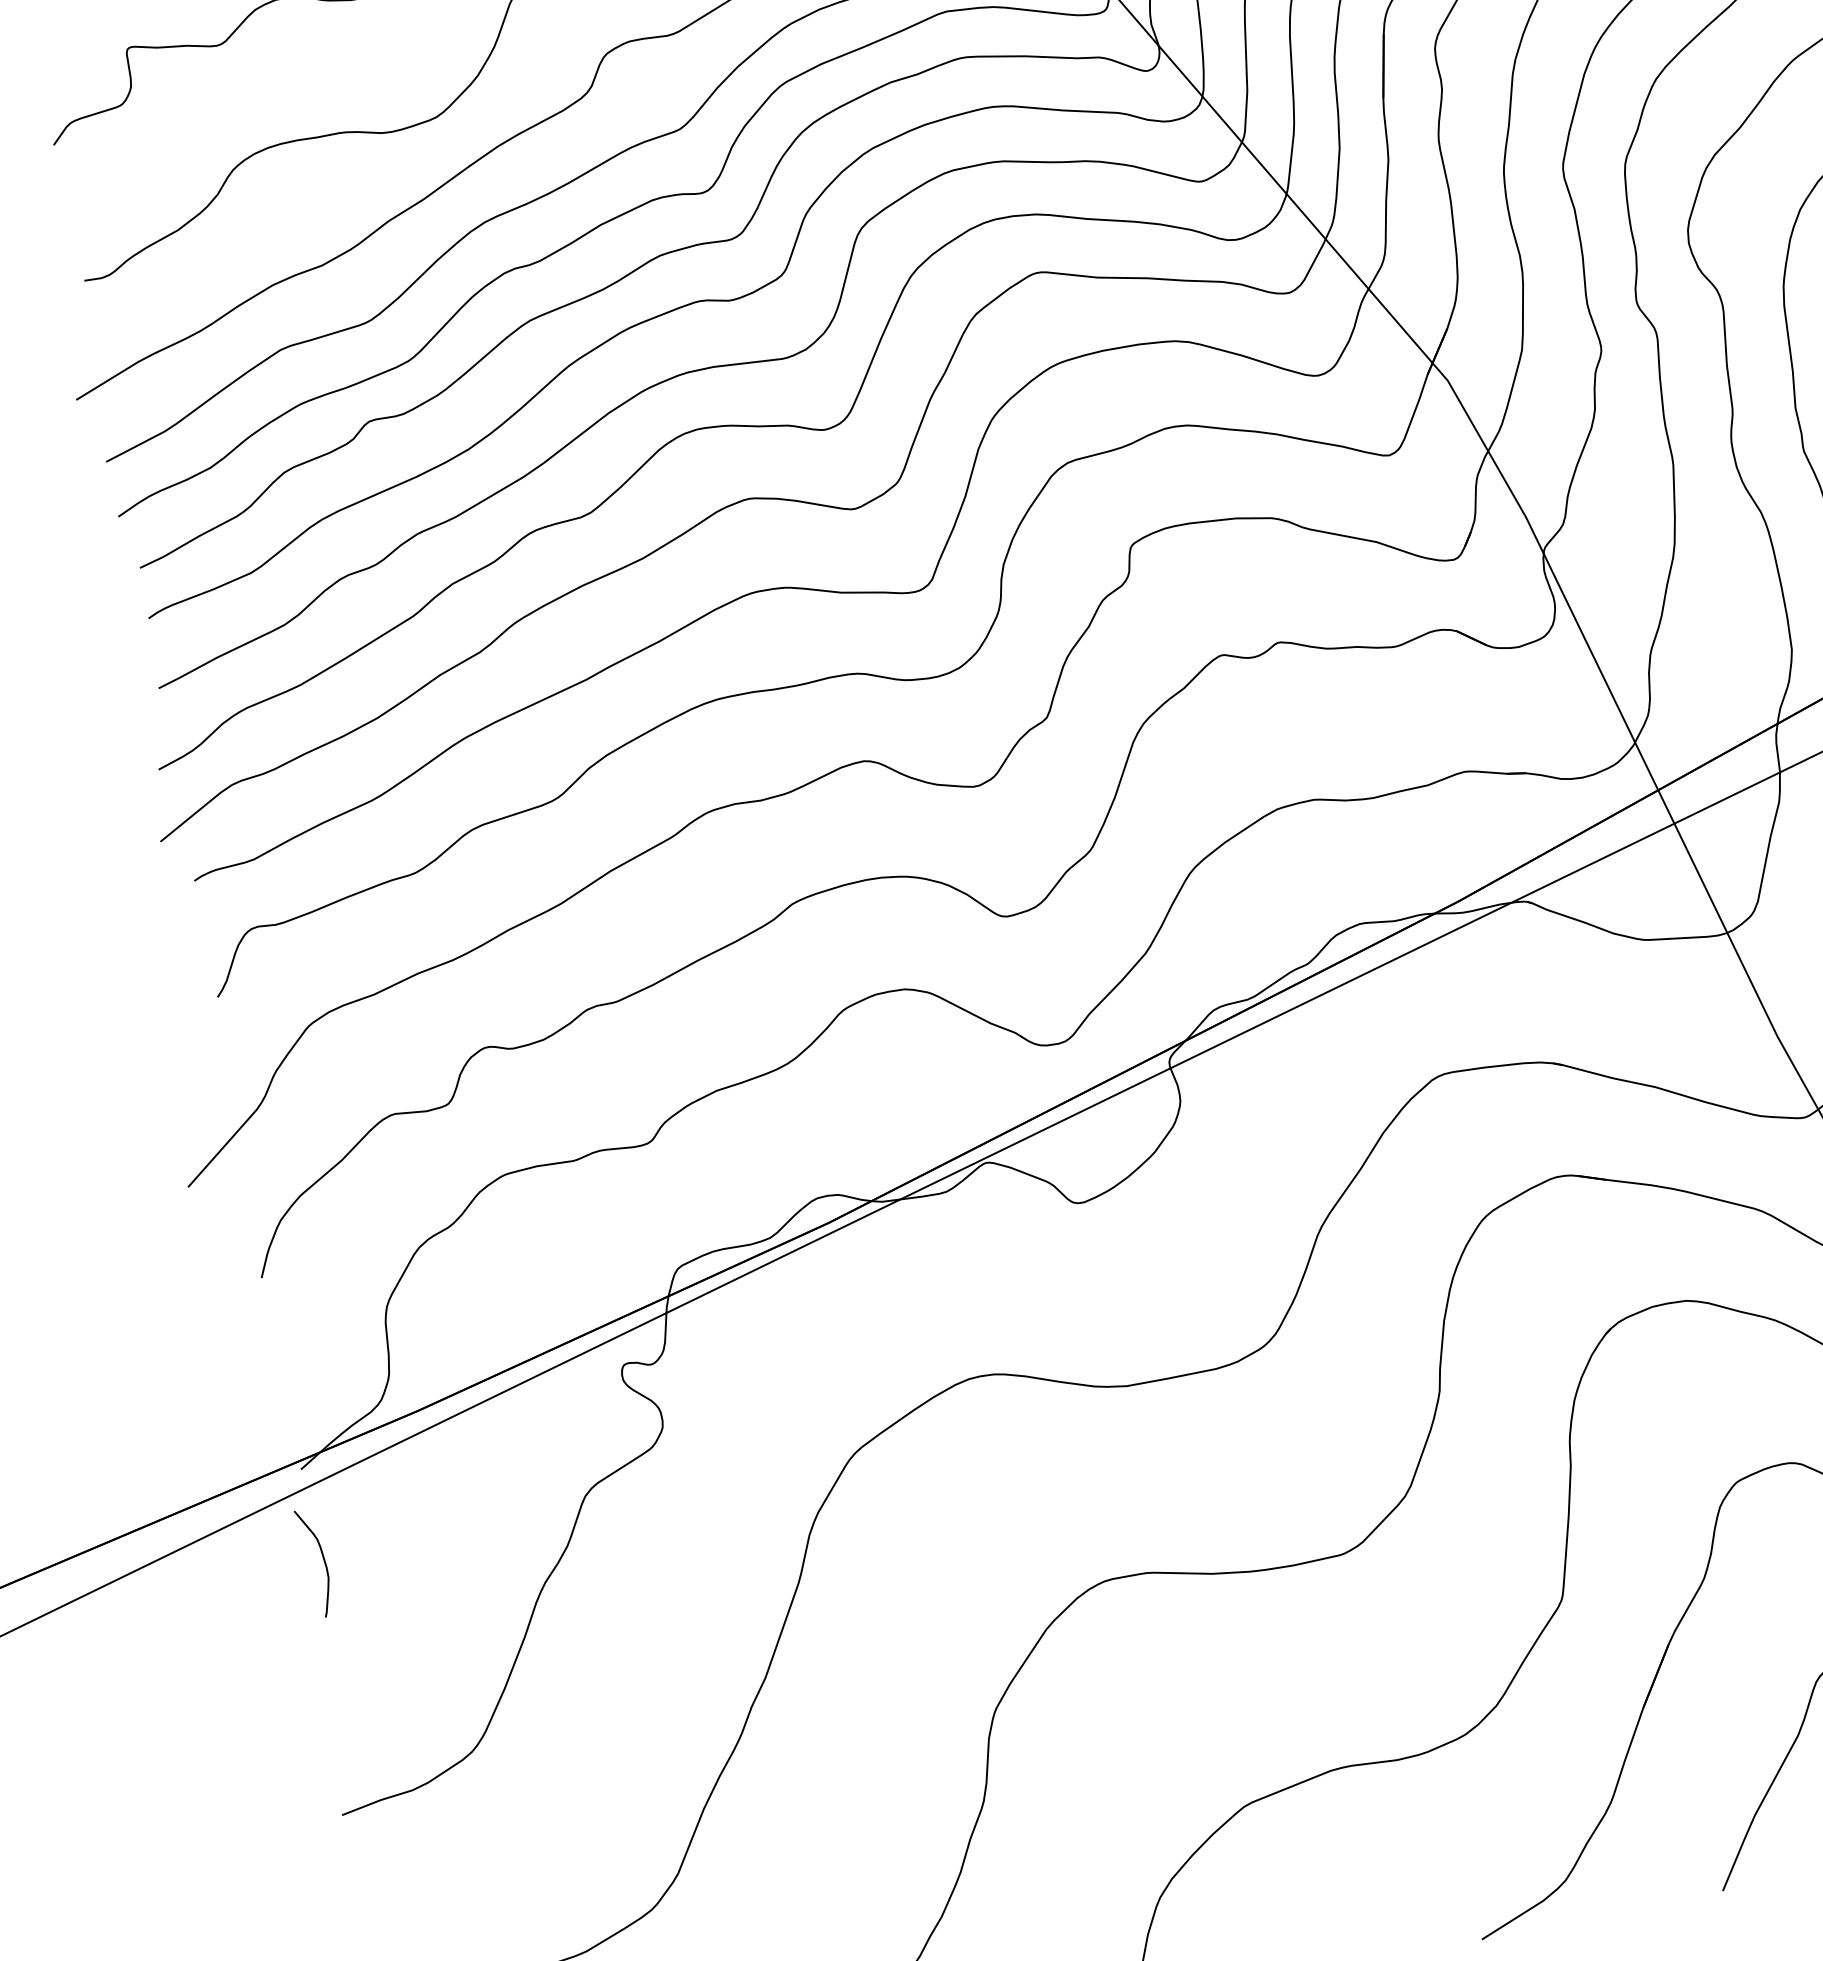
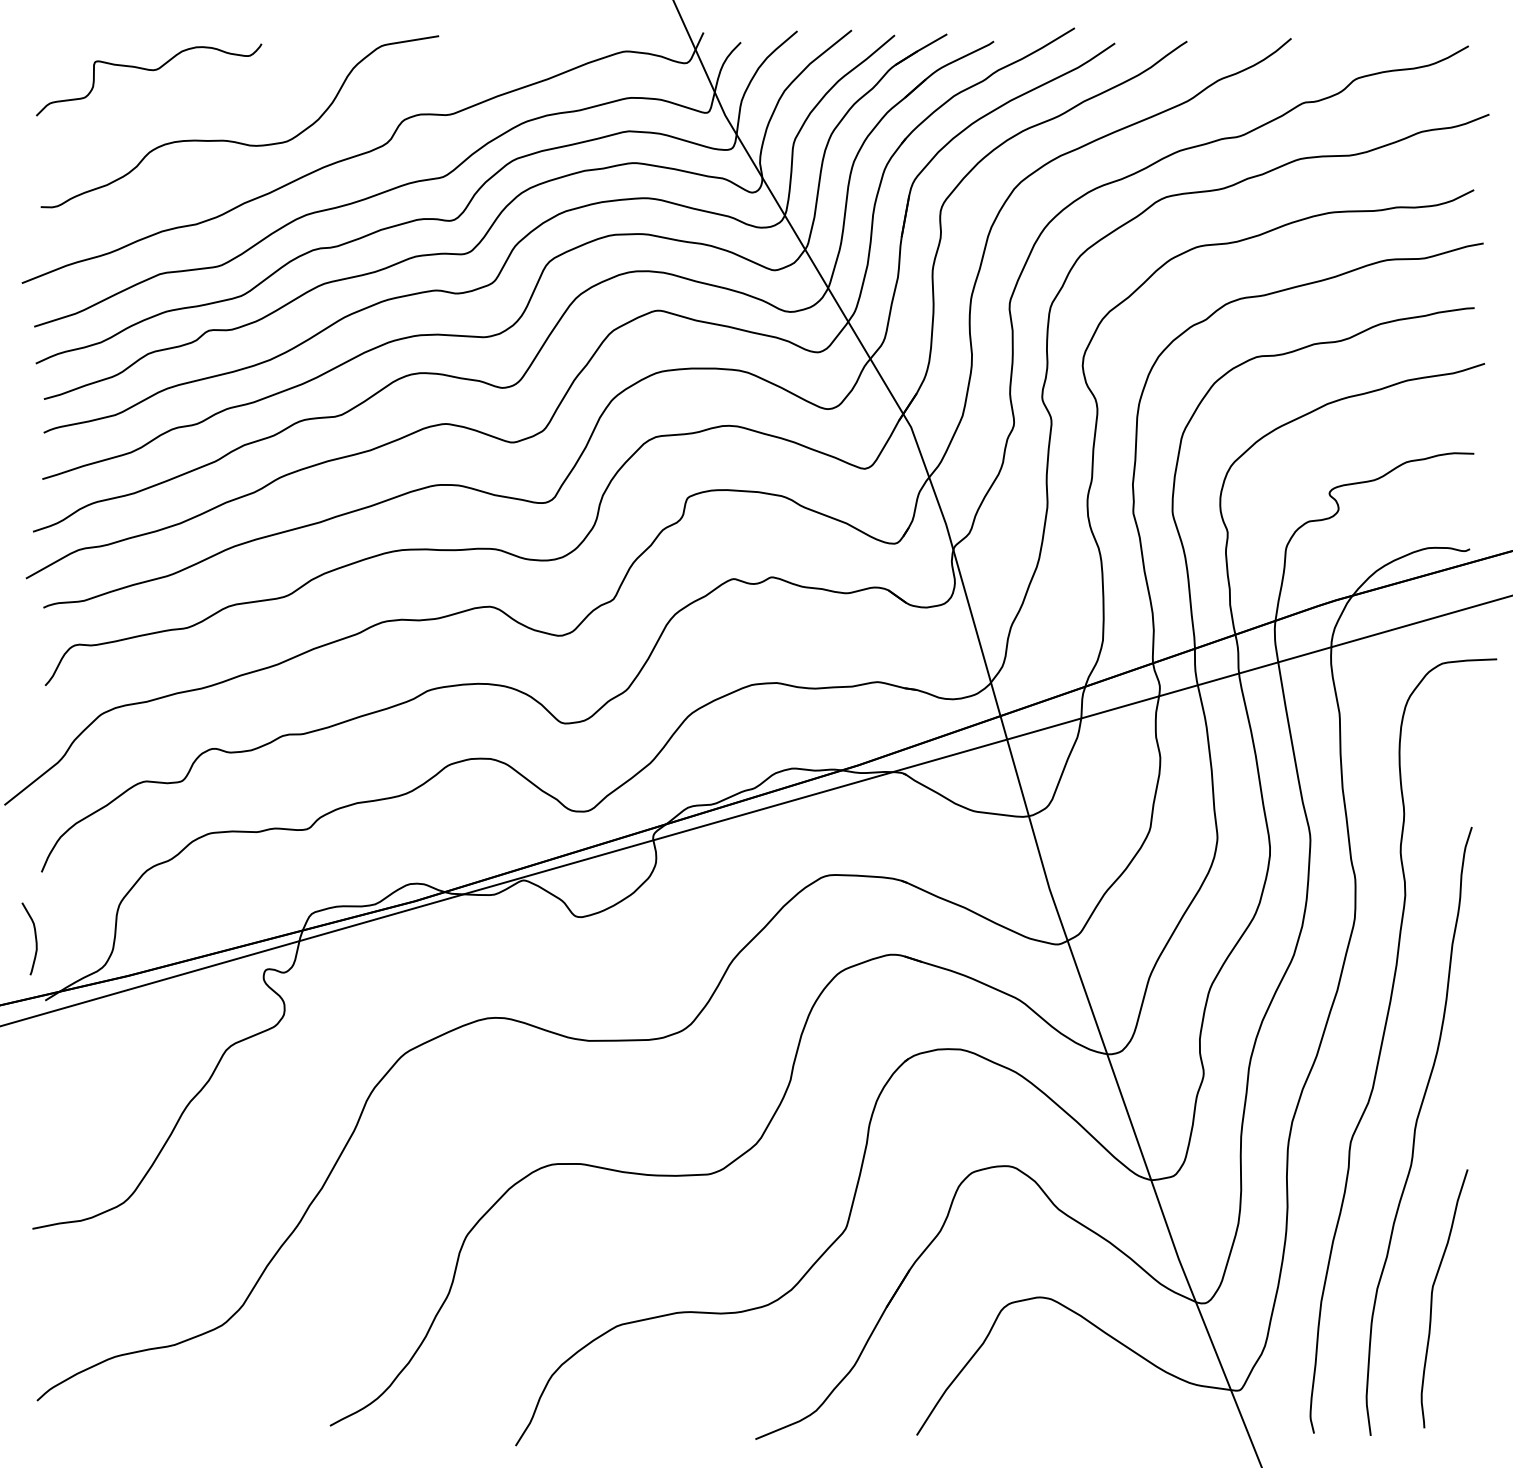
curve: (321, 1556) -> (34, 935), moved

